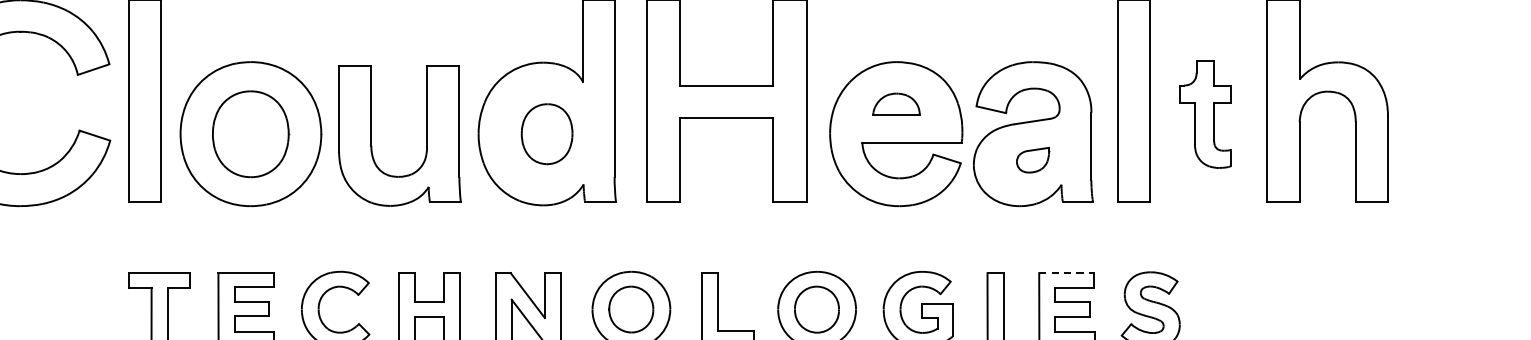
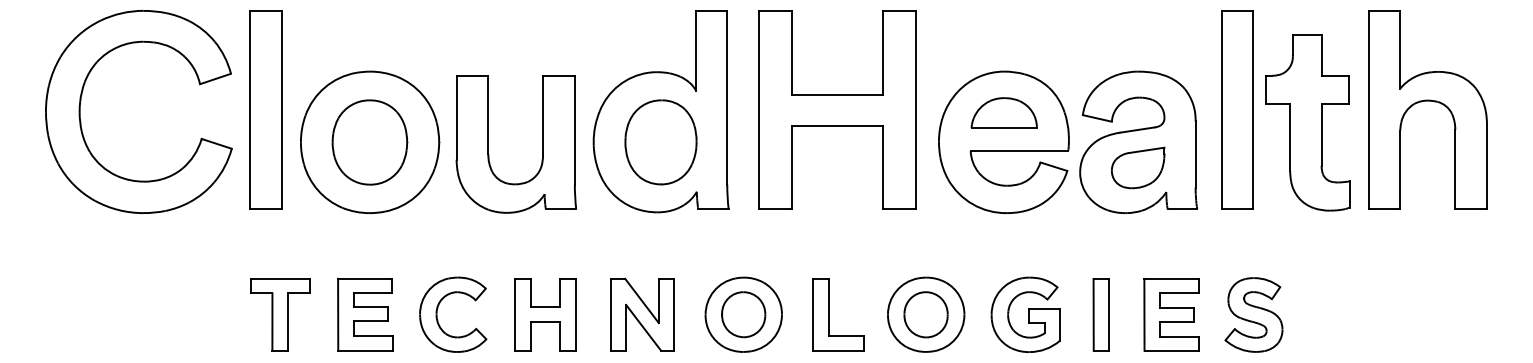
part: (895, 103) -> (1003, 112), size x1.43
part: (1205, 113) -> (1307, 122), size x1.67
part: (546, 134) -> (660, 142), size x1.43
part: (1033, 159) -> (1138, 167), size x1.67
line: (1066, 272) -> (1171, 278), dashed -> solid

